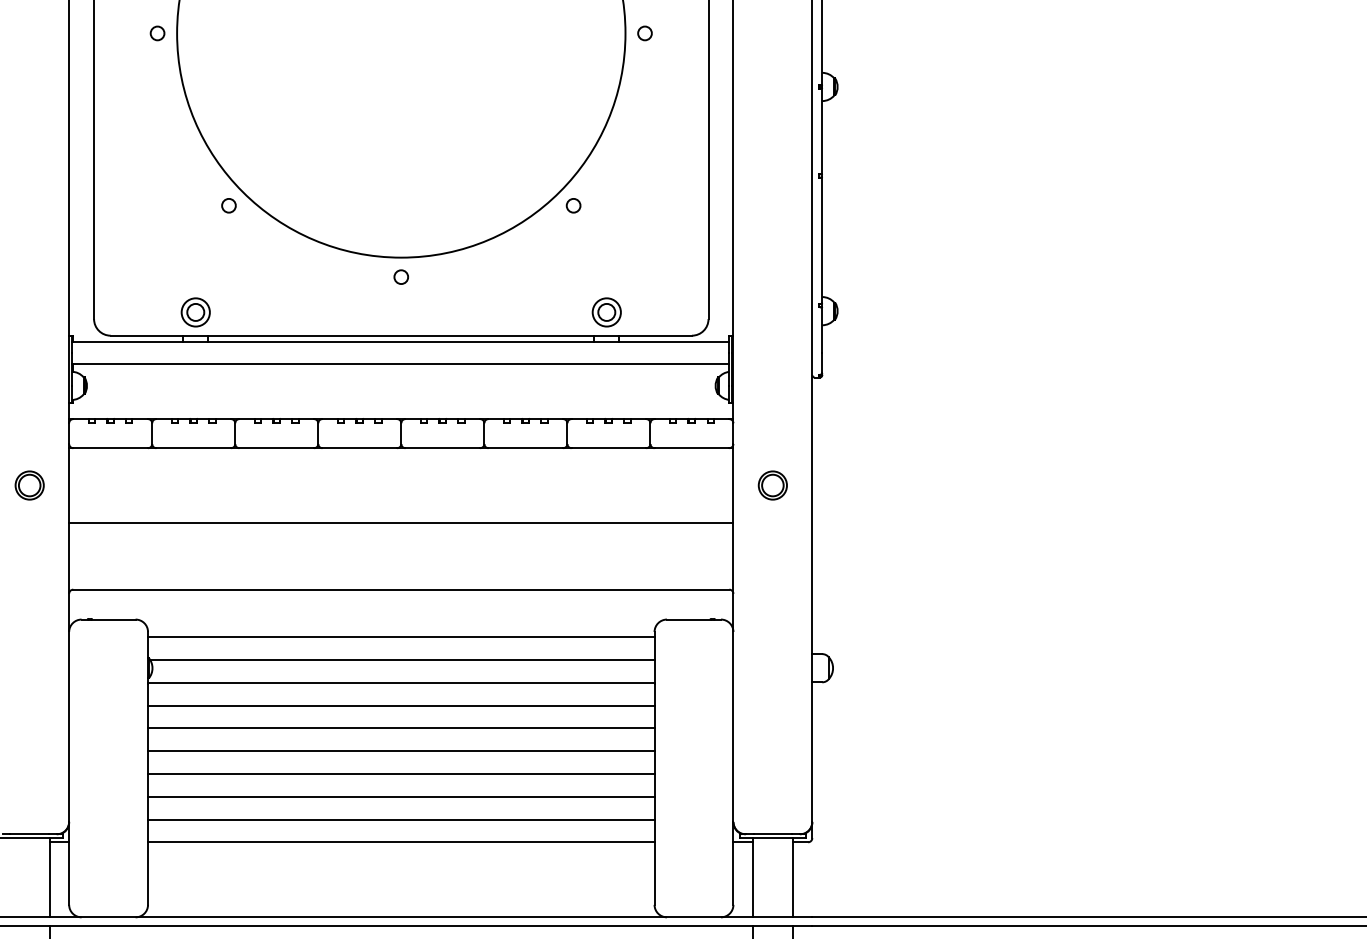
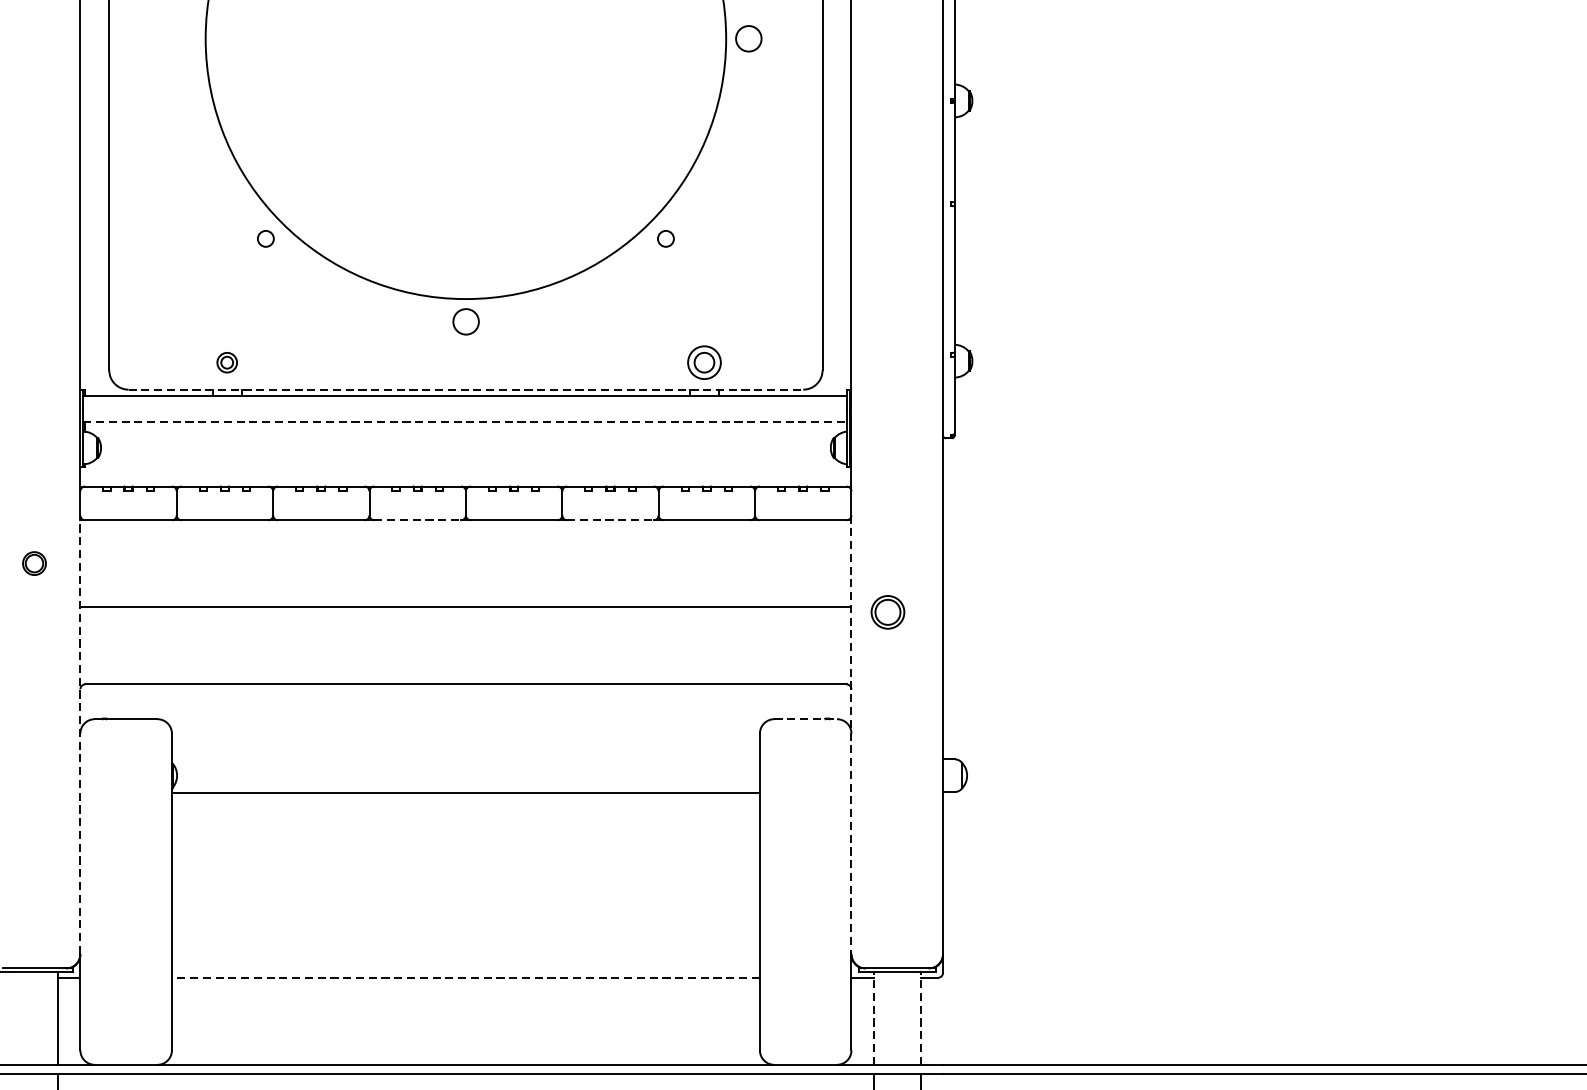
circle: (157, 33) -> (182, 38), removed
circle: (644, 33) -> (748, 38), size x1.6
circle: (400, 276) -> (464, 320), size x1.6
part: (195, 312) -> (227, 362), size x0.6
line: (401, 335) -> (466, 389), solid -> dashed
line: (400, 363) -> (464, 421), solid -> dashed
line: (360, 448) -> (418, 520), solid -> dashed
line: (526, 448) -> (611, 520), solid -> dashed
part: (29, 485) -> (34, 563), size x0.7
part: (772, 485) -> (887, 612), moved
line: (694, 619) -> (806, 719), solid -> dashed
line: (69, 632) -> (80, 734), solid -> dashed
line: (733, 632) -> (851, 734), solid -> dashed
line: (401, 637) -> (466, 740), removed
line: (402, 660) -> (467, 766), removed
line: (401, 705) -> (466, 818), removed
line: (401, 728) -> (466, 845), removed
line: (401, 751) -> (466, 872), removed
line: (401, 773) -> (466, 897), removed
line: (401, 796) -> (466, 924), removed
line: (401, 819) -> (466, 951), removed
line: (400, 842) -> (464, 977), solid -> dashed
line: (752, 877) -> (873, 1018), solid -> dashed
line: (792, 877) -> (920, 1018), solid -> dashed

